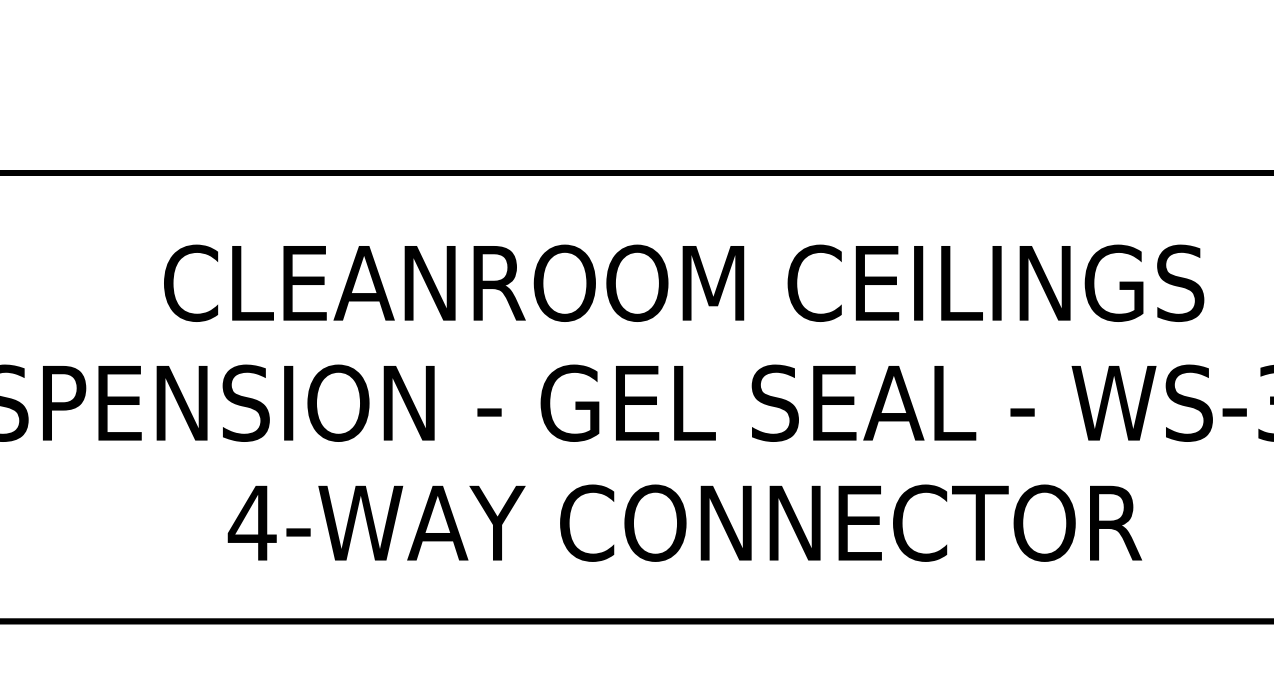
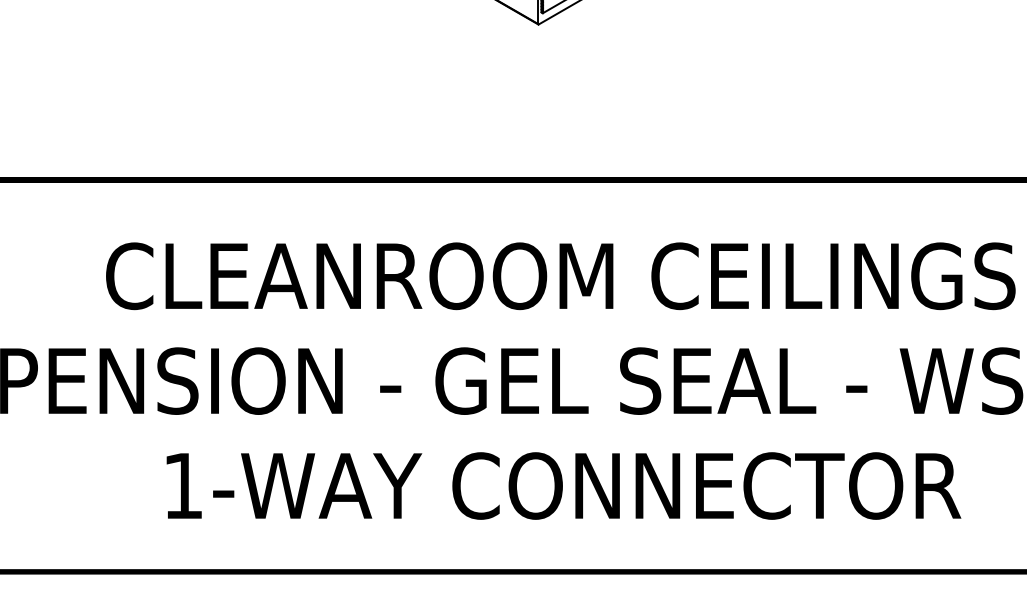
text: (251, 522) -> (182, 485), 4-WAY -> 1-WAY

